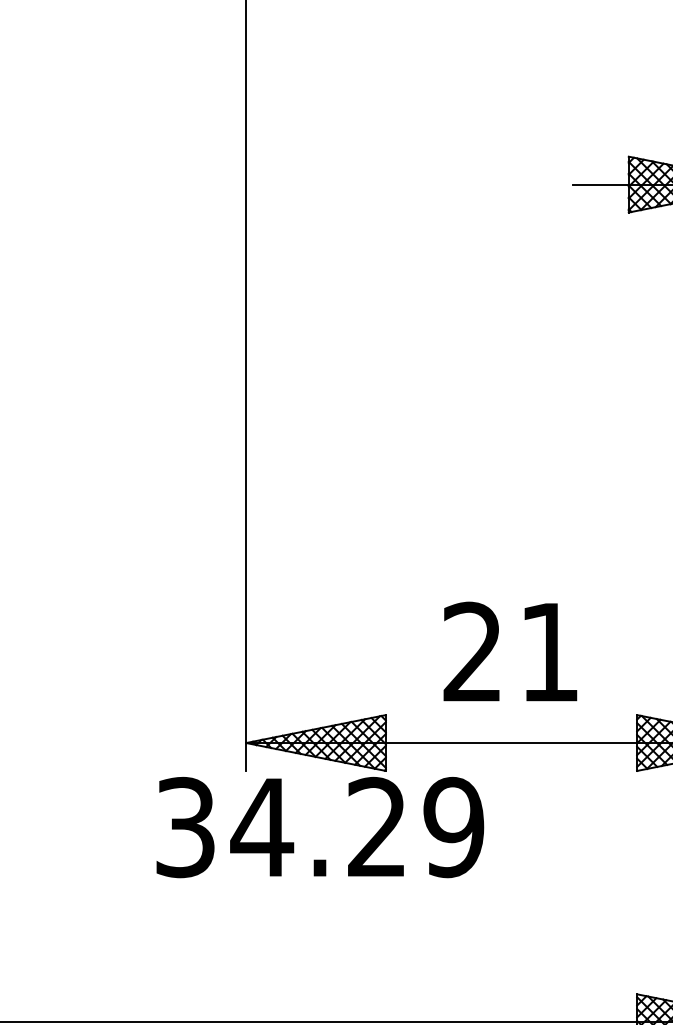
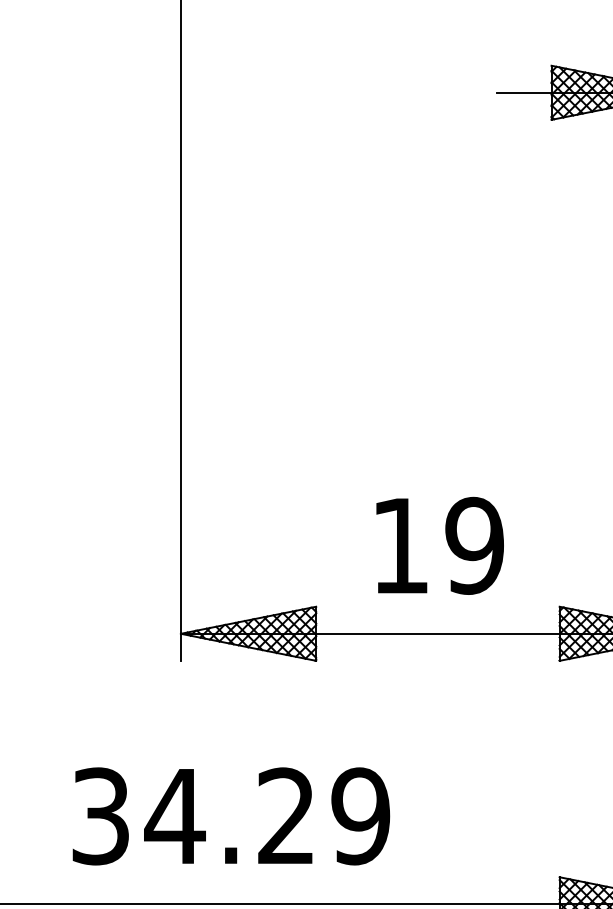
text: (511, 651) -> (437, 545), 21 -> 19
text: (320, 827) -> (231, 816), moved

